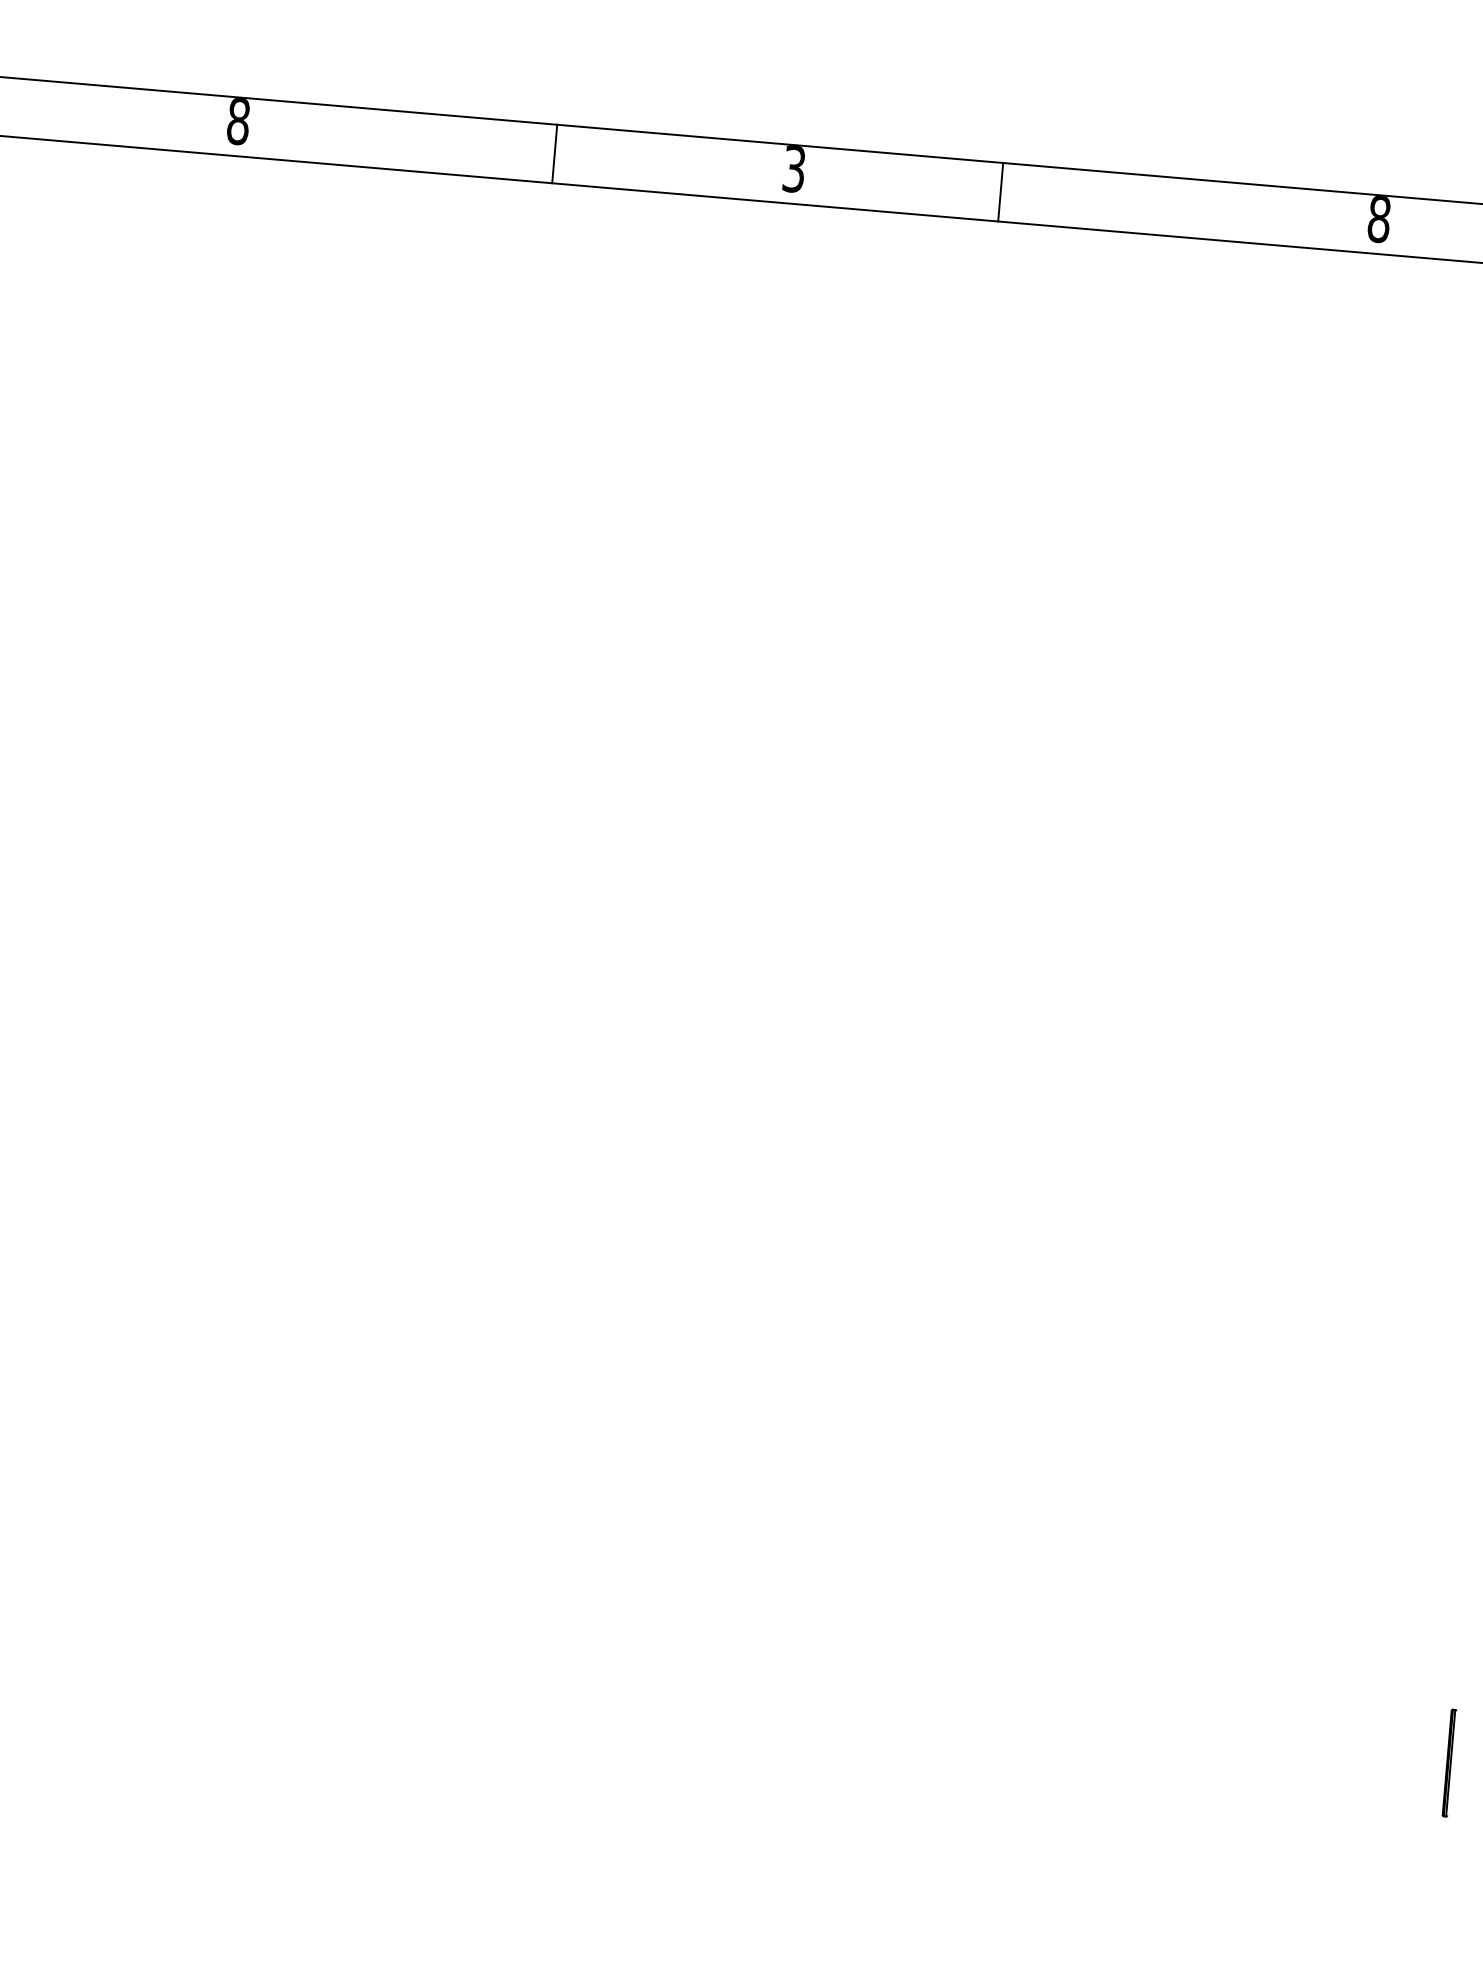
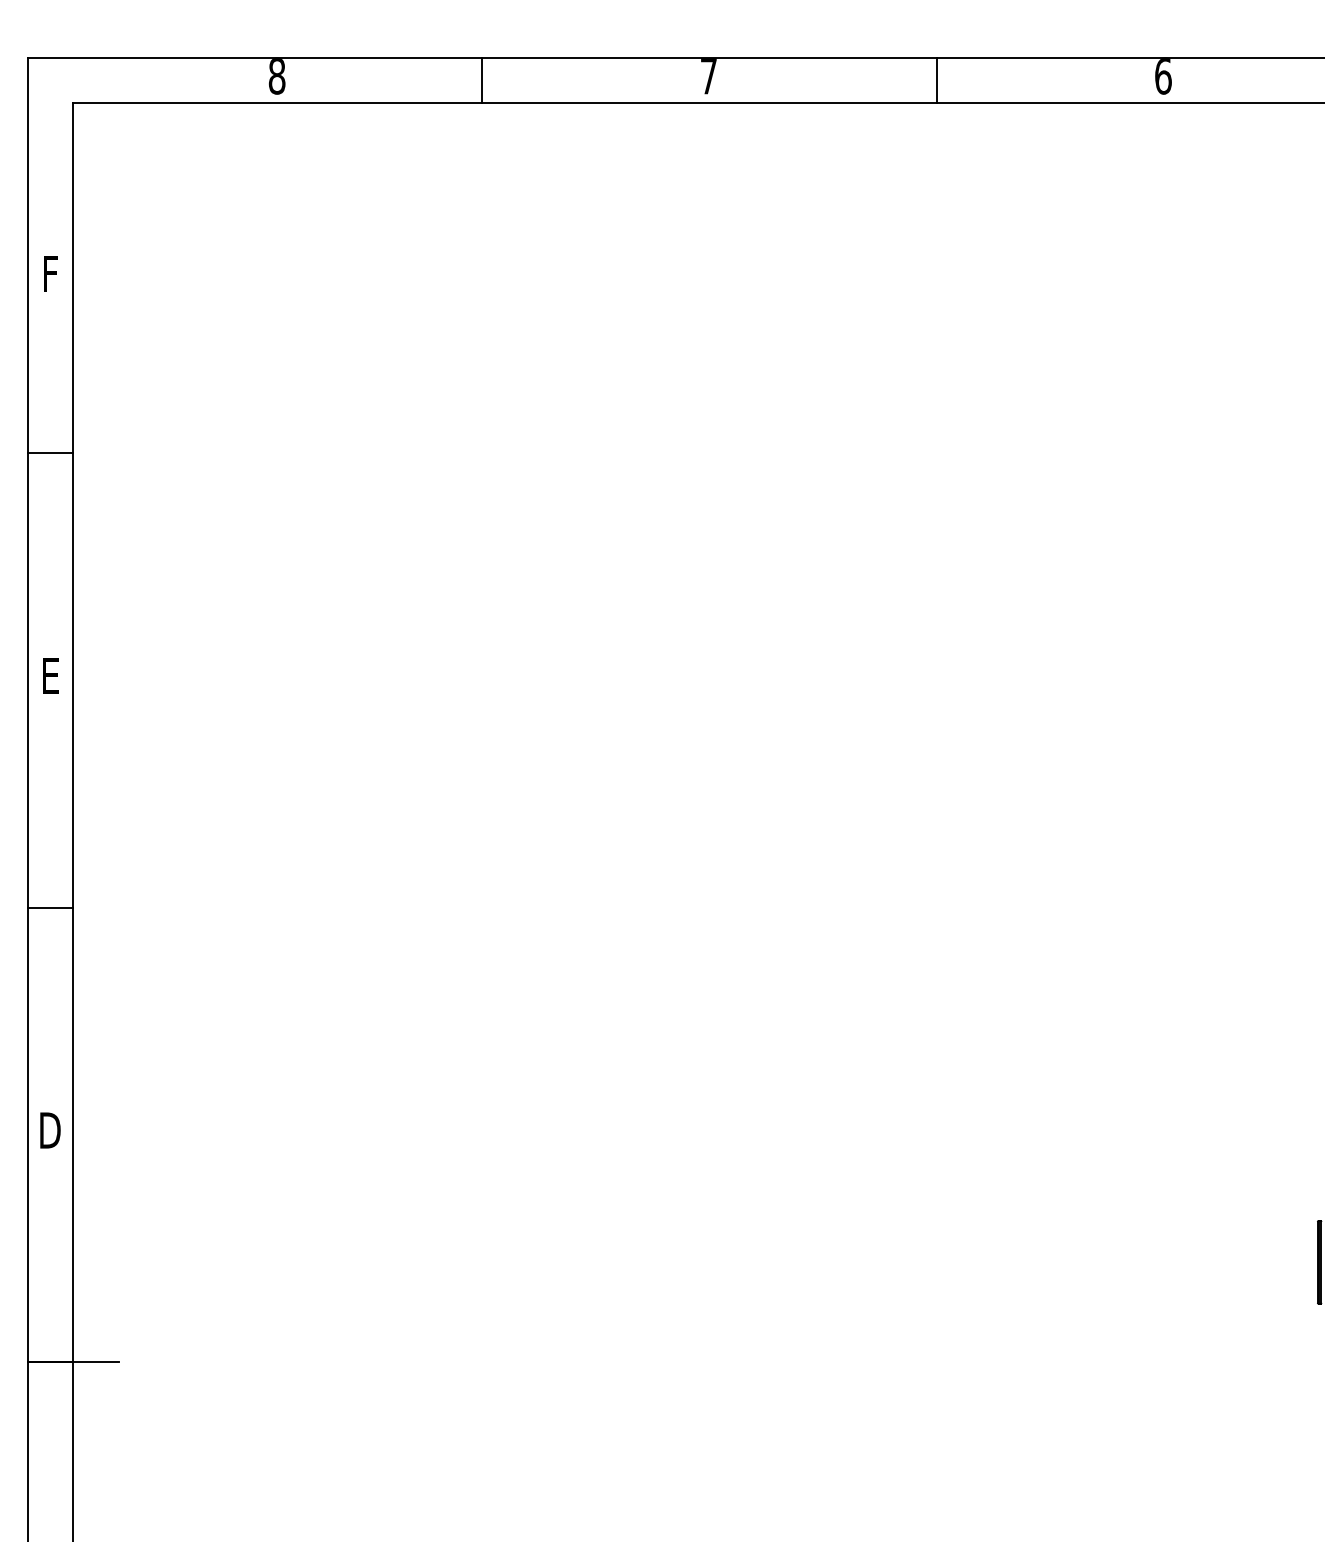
line: (555, 153) -> (482, 80), moved
text: (793, 169) -> (708, 76), 3 -> 7
line: (1000, 192) -> (936, 80), moved
text: (1379, 219) -> (1163, 76), 8 -> 6

